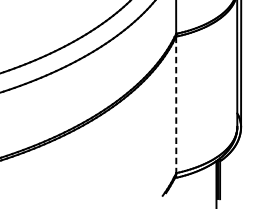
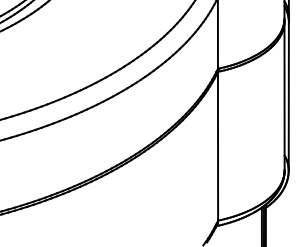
line: (176, 105) -> (218, 146), dashed -> solid

